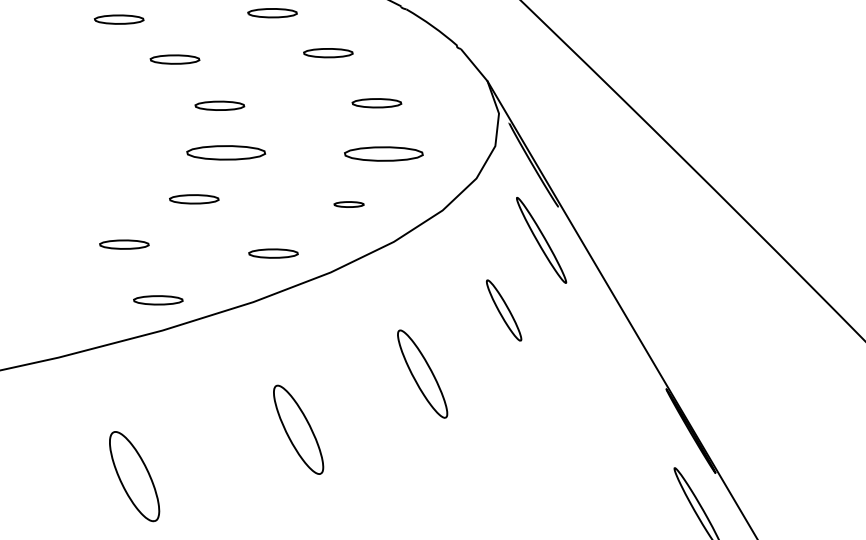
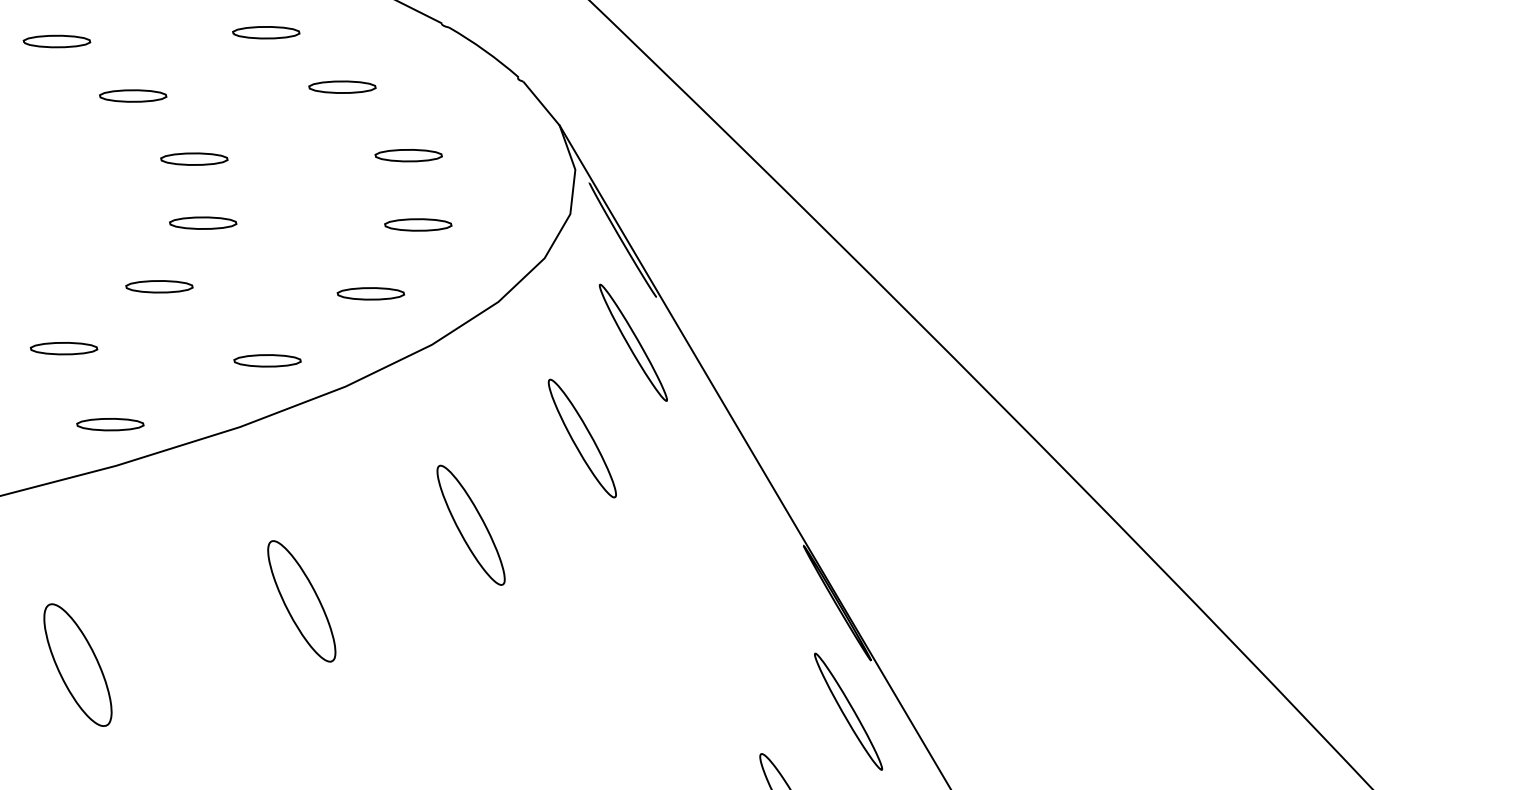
part: (226, 152) -> (203, 222), size x0.62
part: (384, 153) -> (418, 224), size x0.62
part: (348, 204) -> (370, 293), size x1.67
part: (503, 310) -> (581, 438), size x1.43

